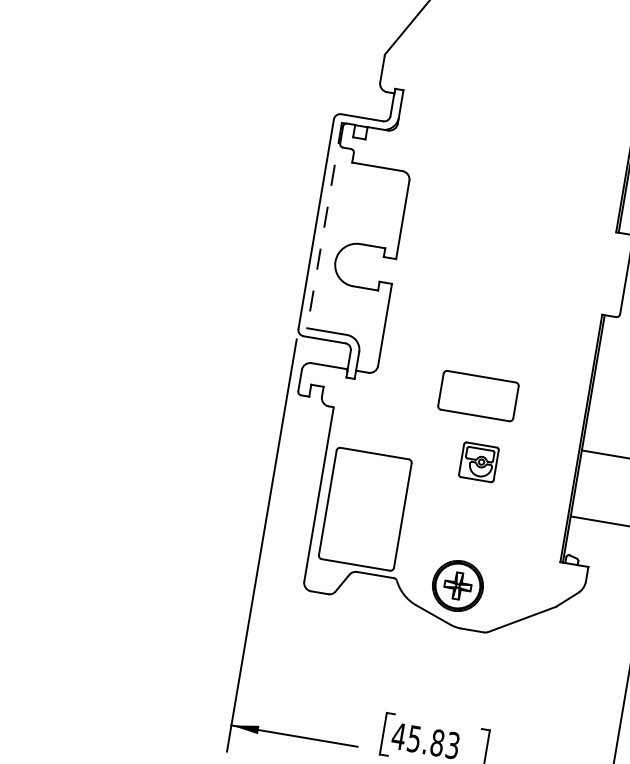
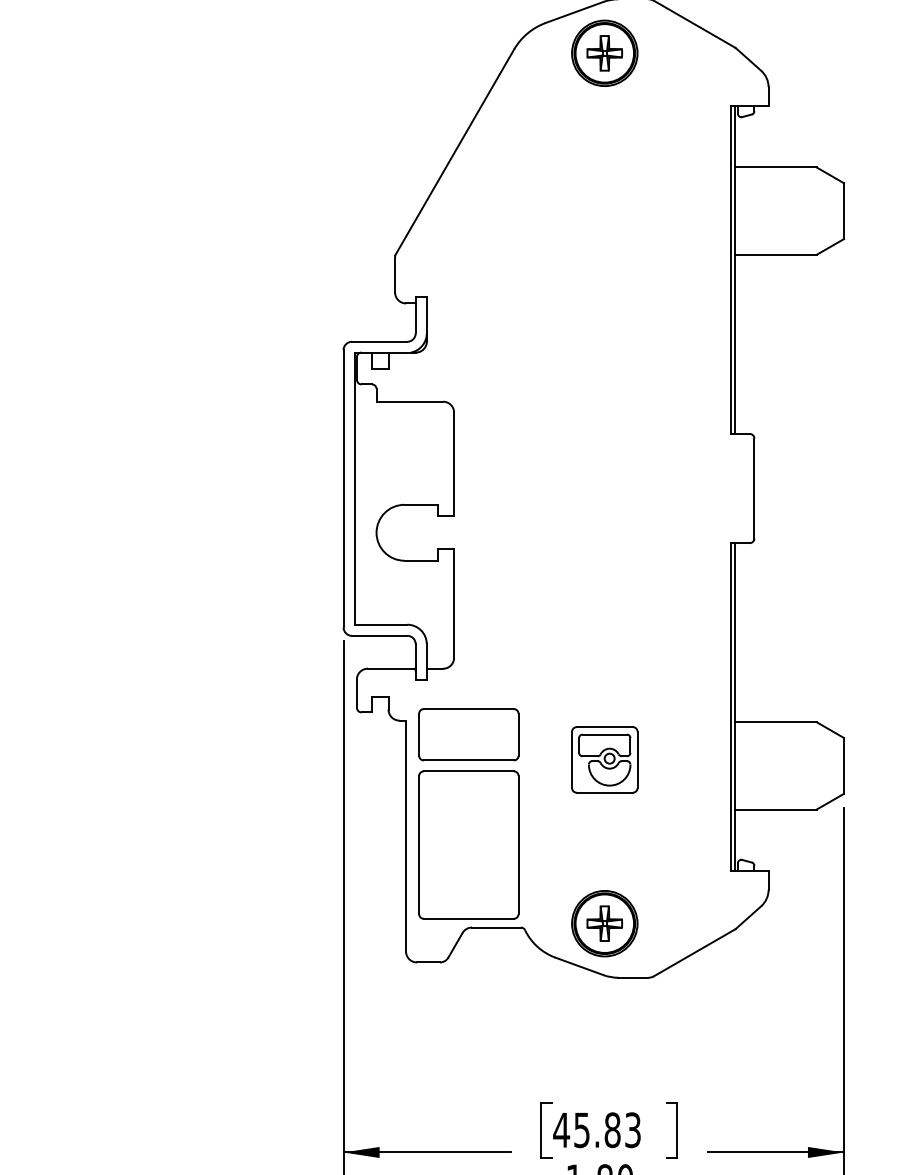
line: (324, 225) -> (354, 488), dashed -> solid
part: (478, 395) -> (468, 734), moved
part: (478, 461) -> (604, 759), size x1.43

